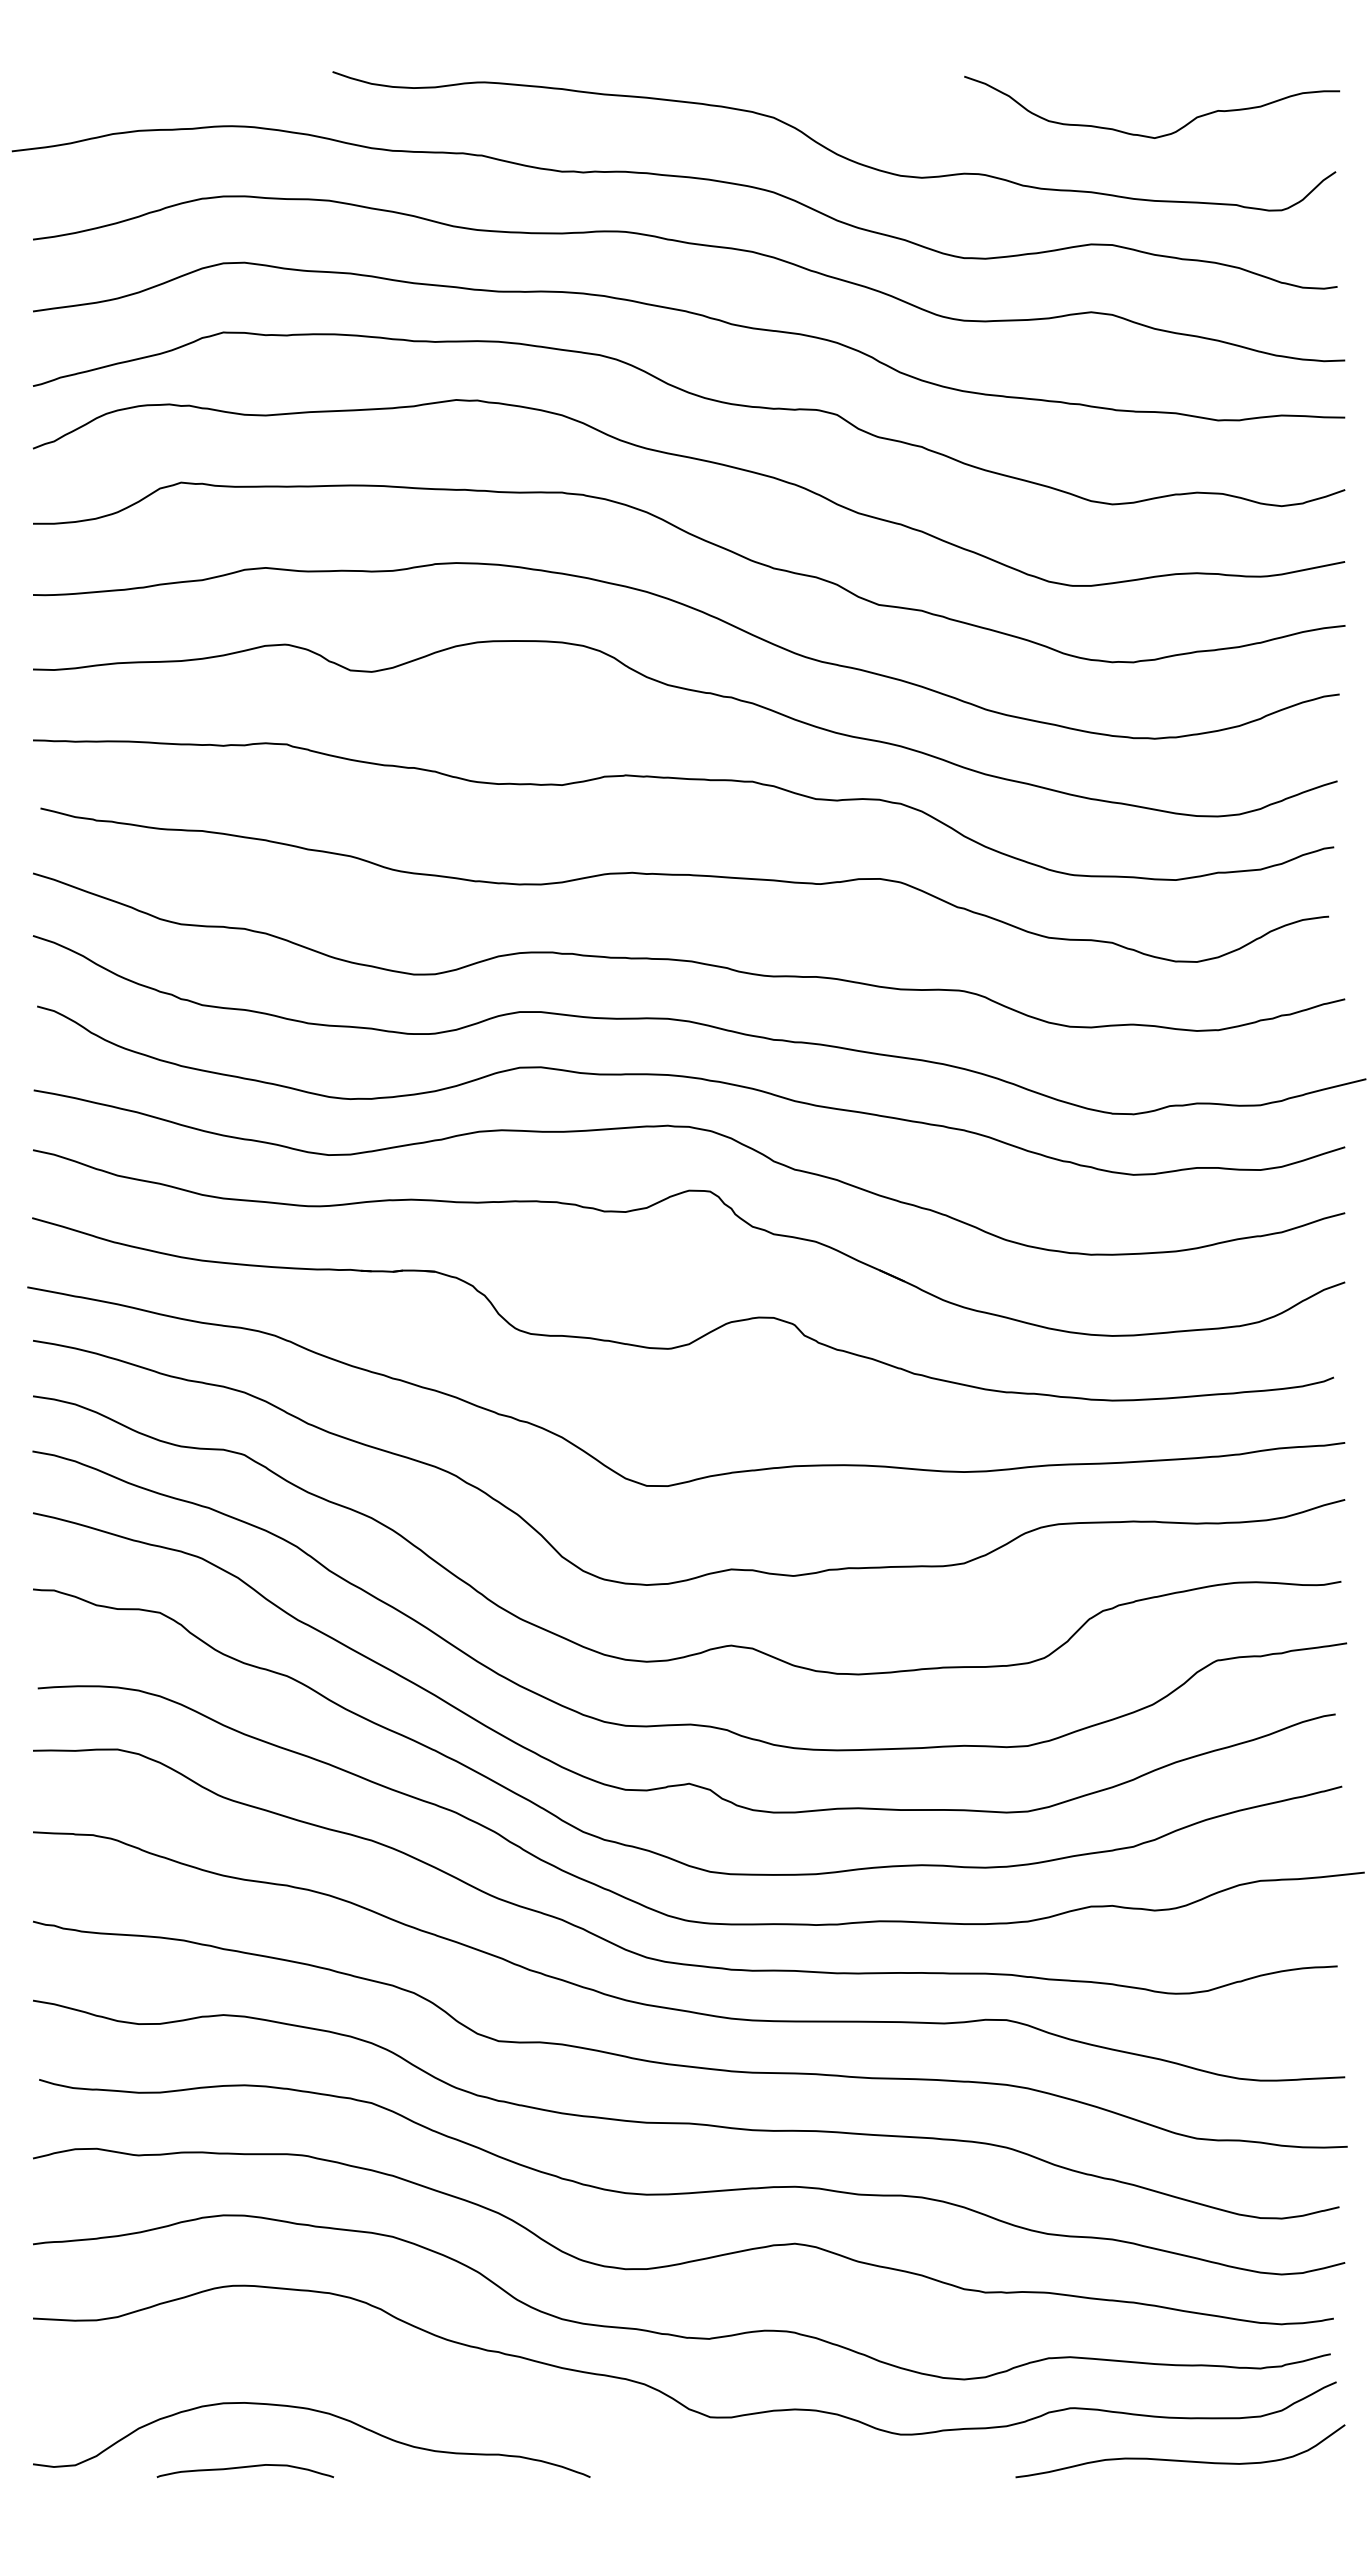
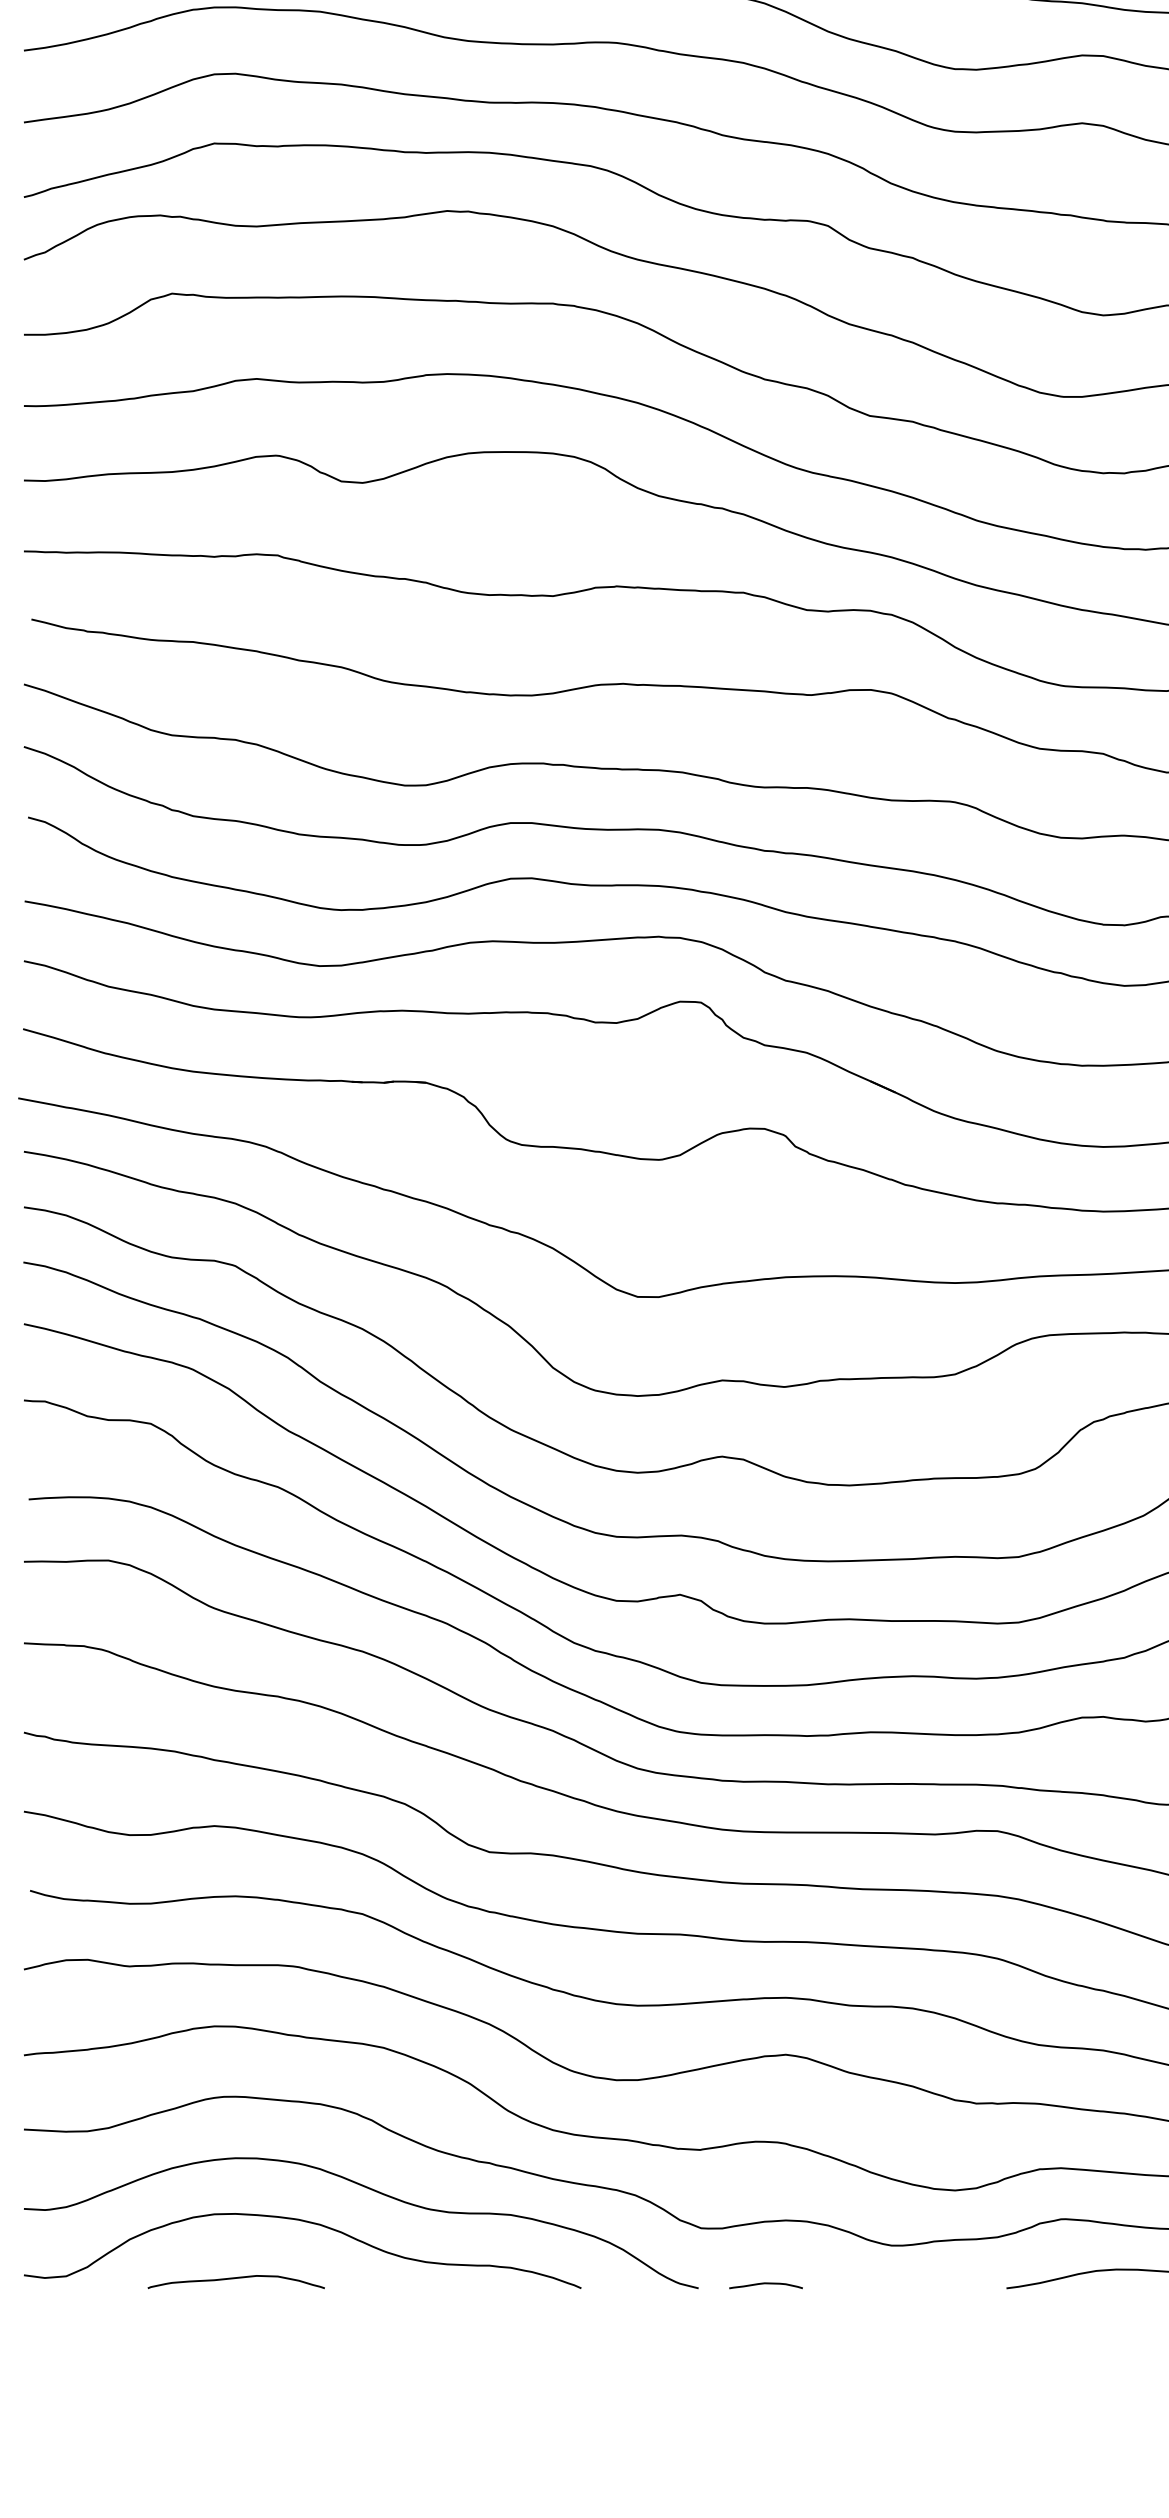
curve: (385, 2381) -> (376, 2192), added
curve: (774, 2473) -> (765, 2284), added

